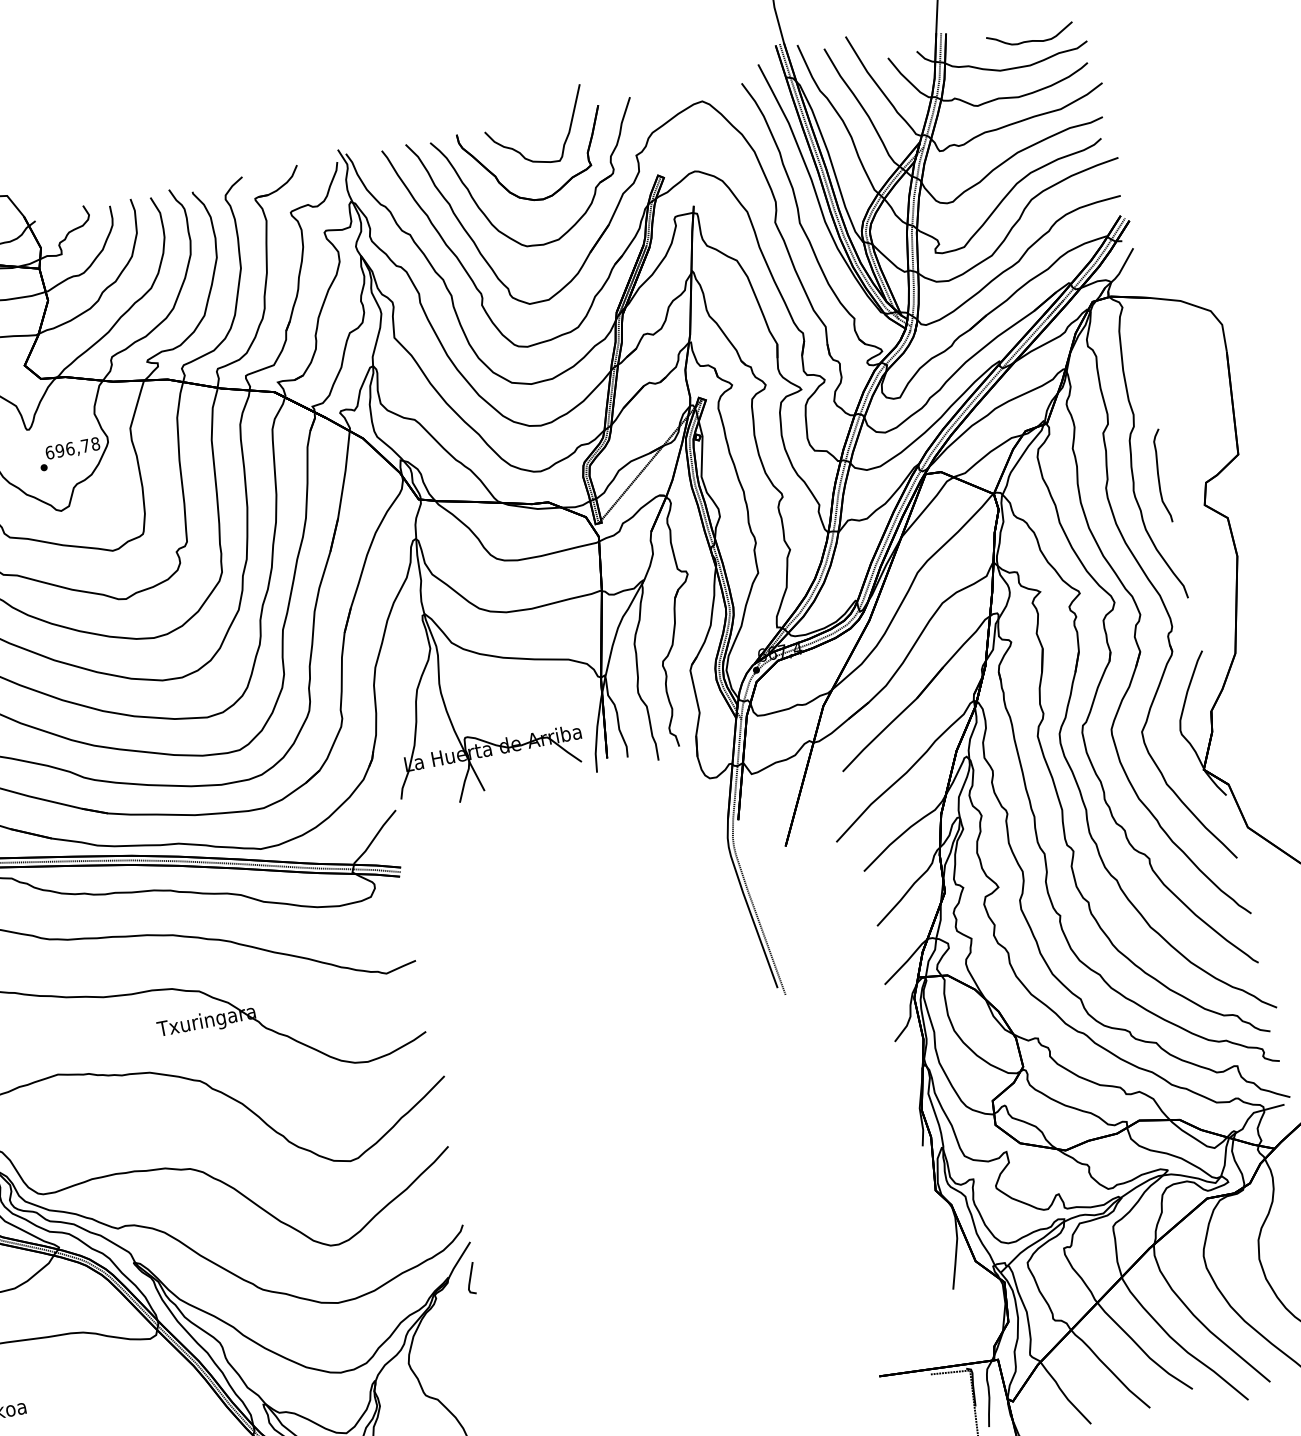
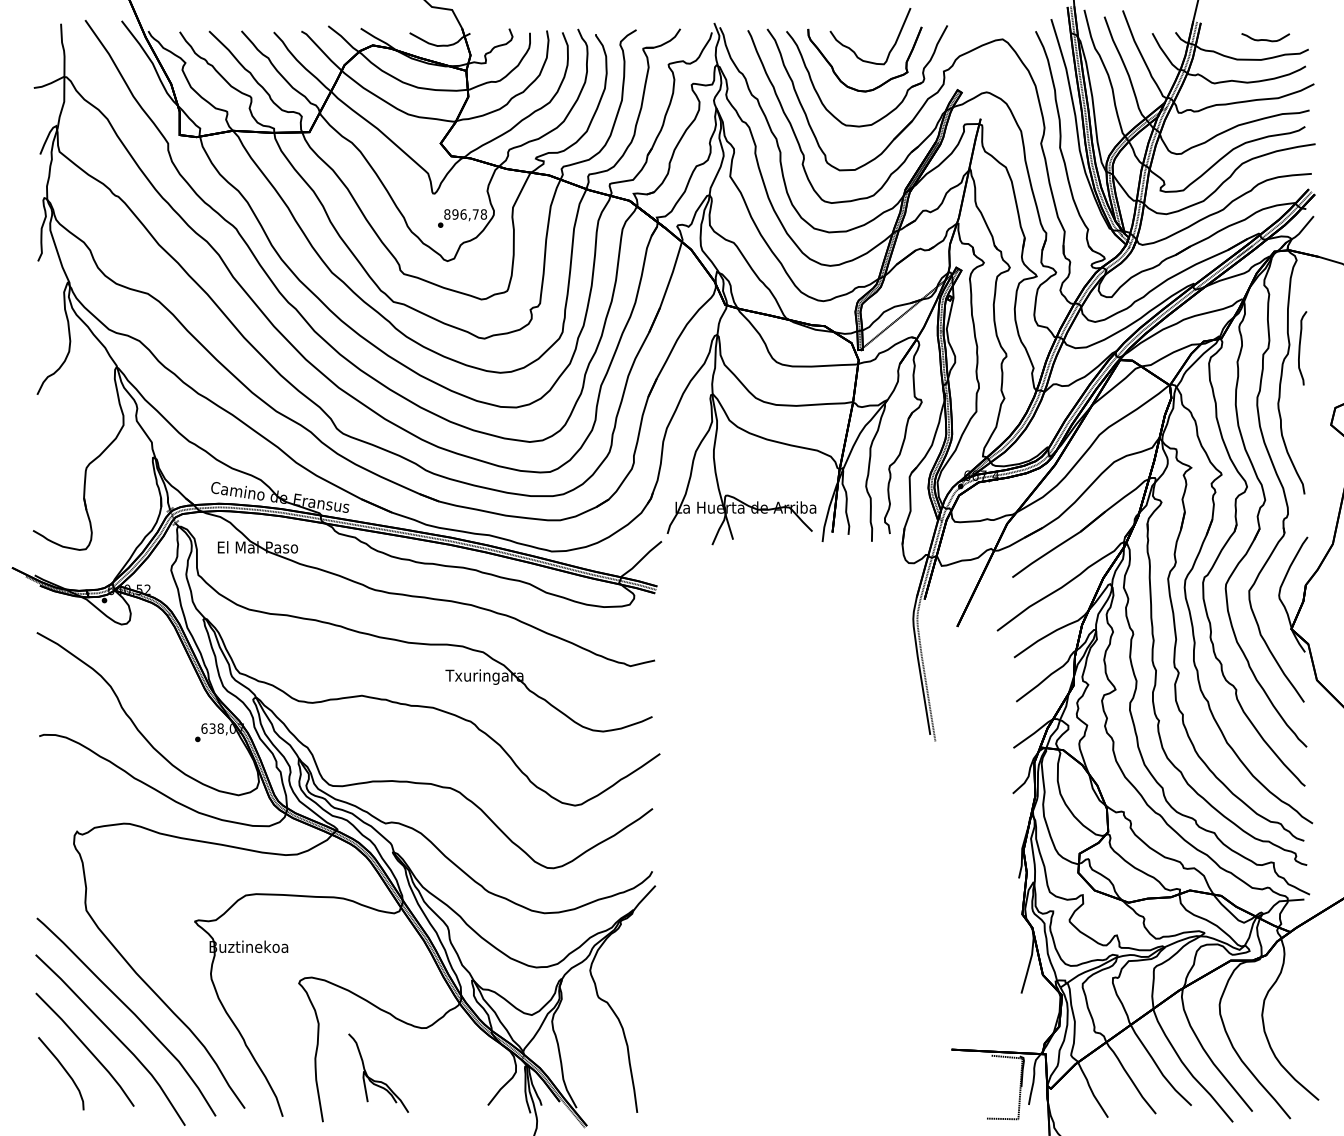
part: (1030, 36) -> (1265, 37), size x0.7
text: (50, 452) -> (447, 214), 696,78 -> 896,78
curve: (1159, 476) -> (1300, 348), moved
line: (470, 1278) -> (650, 913), removed

